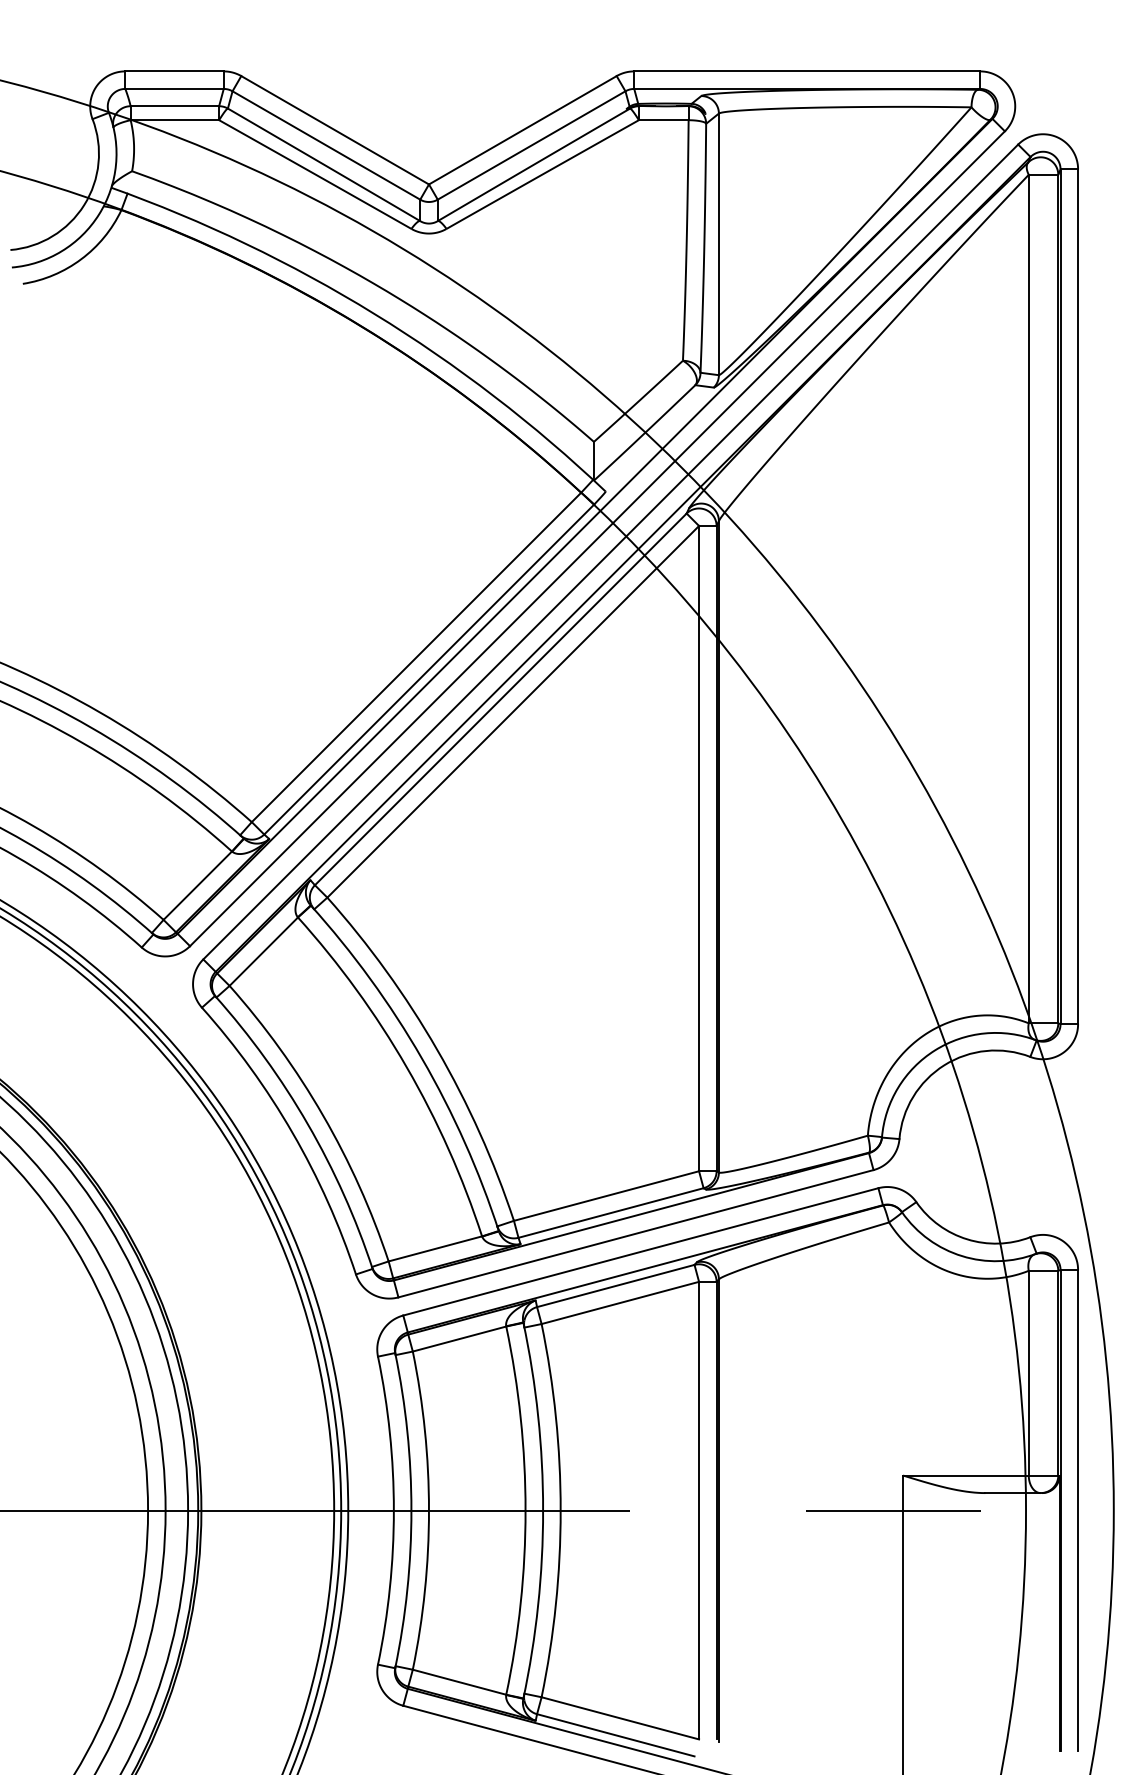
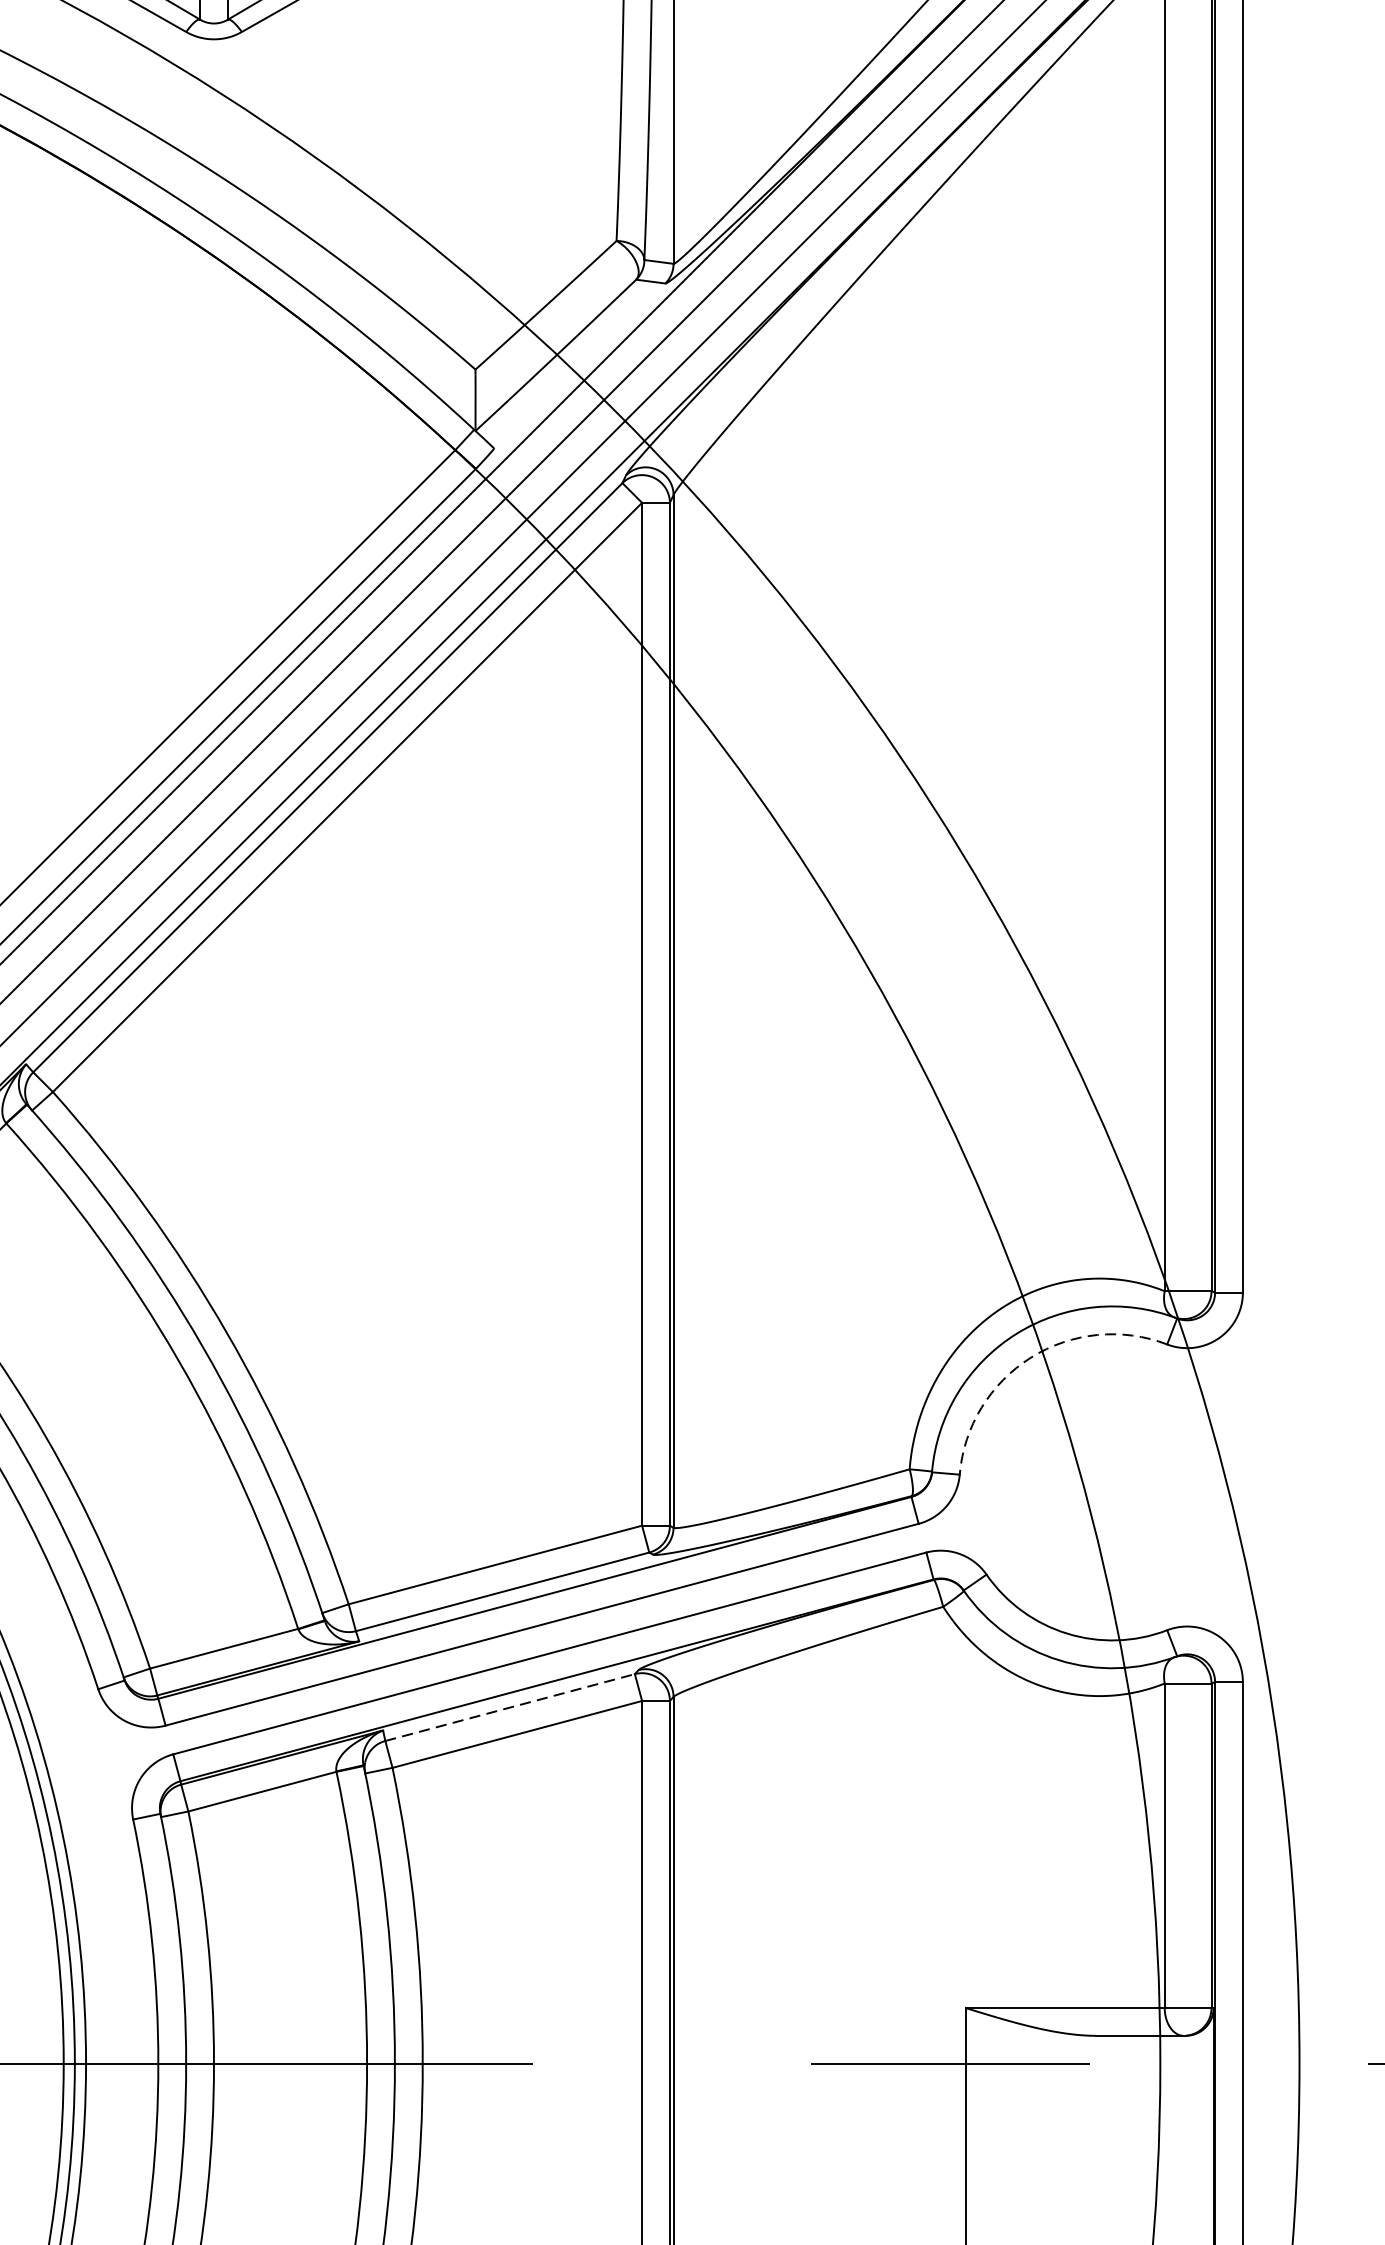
arc: (944, 1065) -> (1031, 1358), solid -> dashed
line: (615, 1286) -> (509, 1708), solid -> dashed

